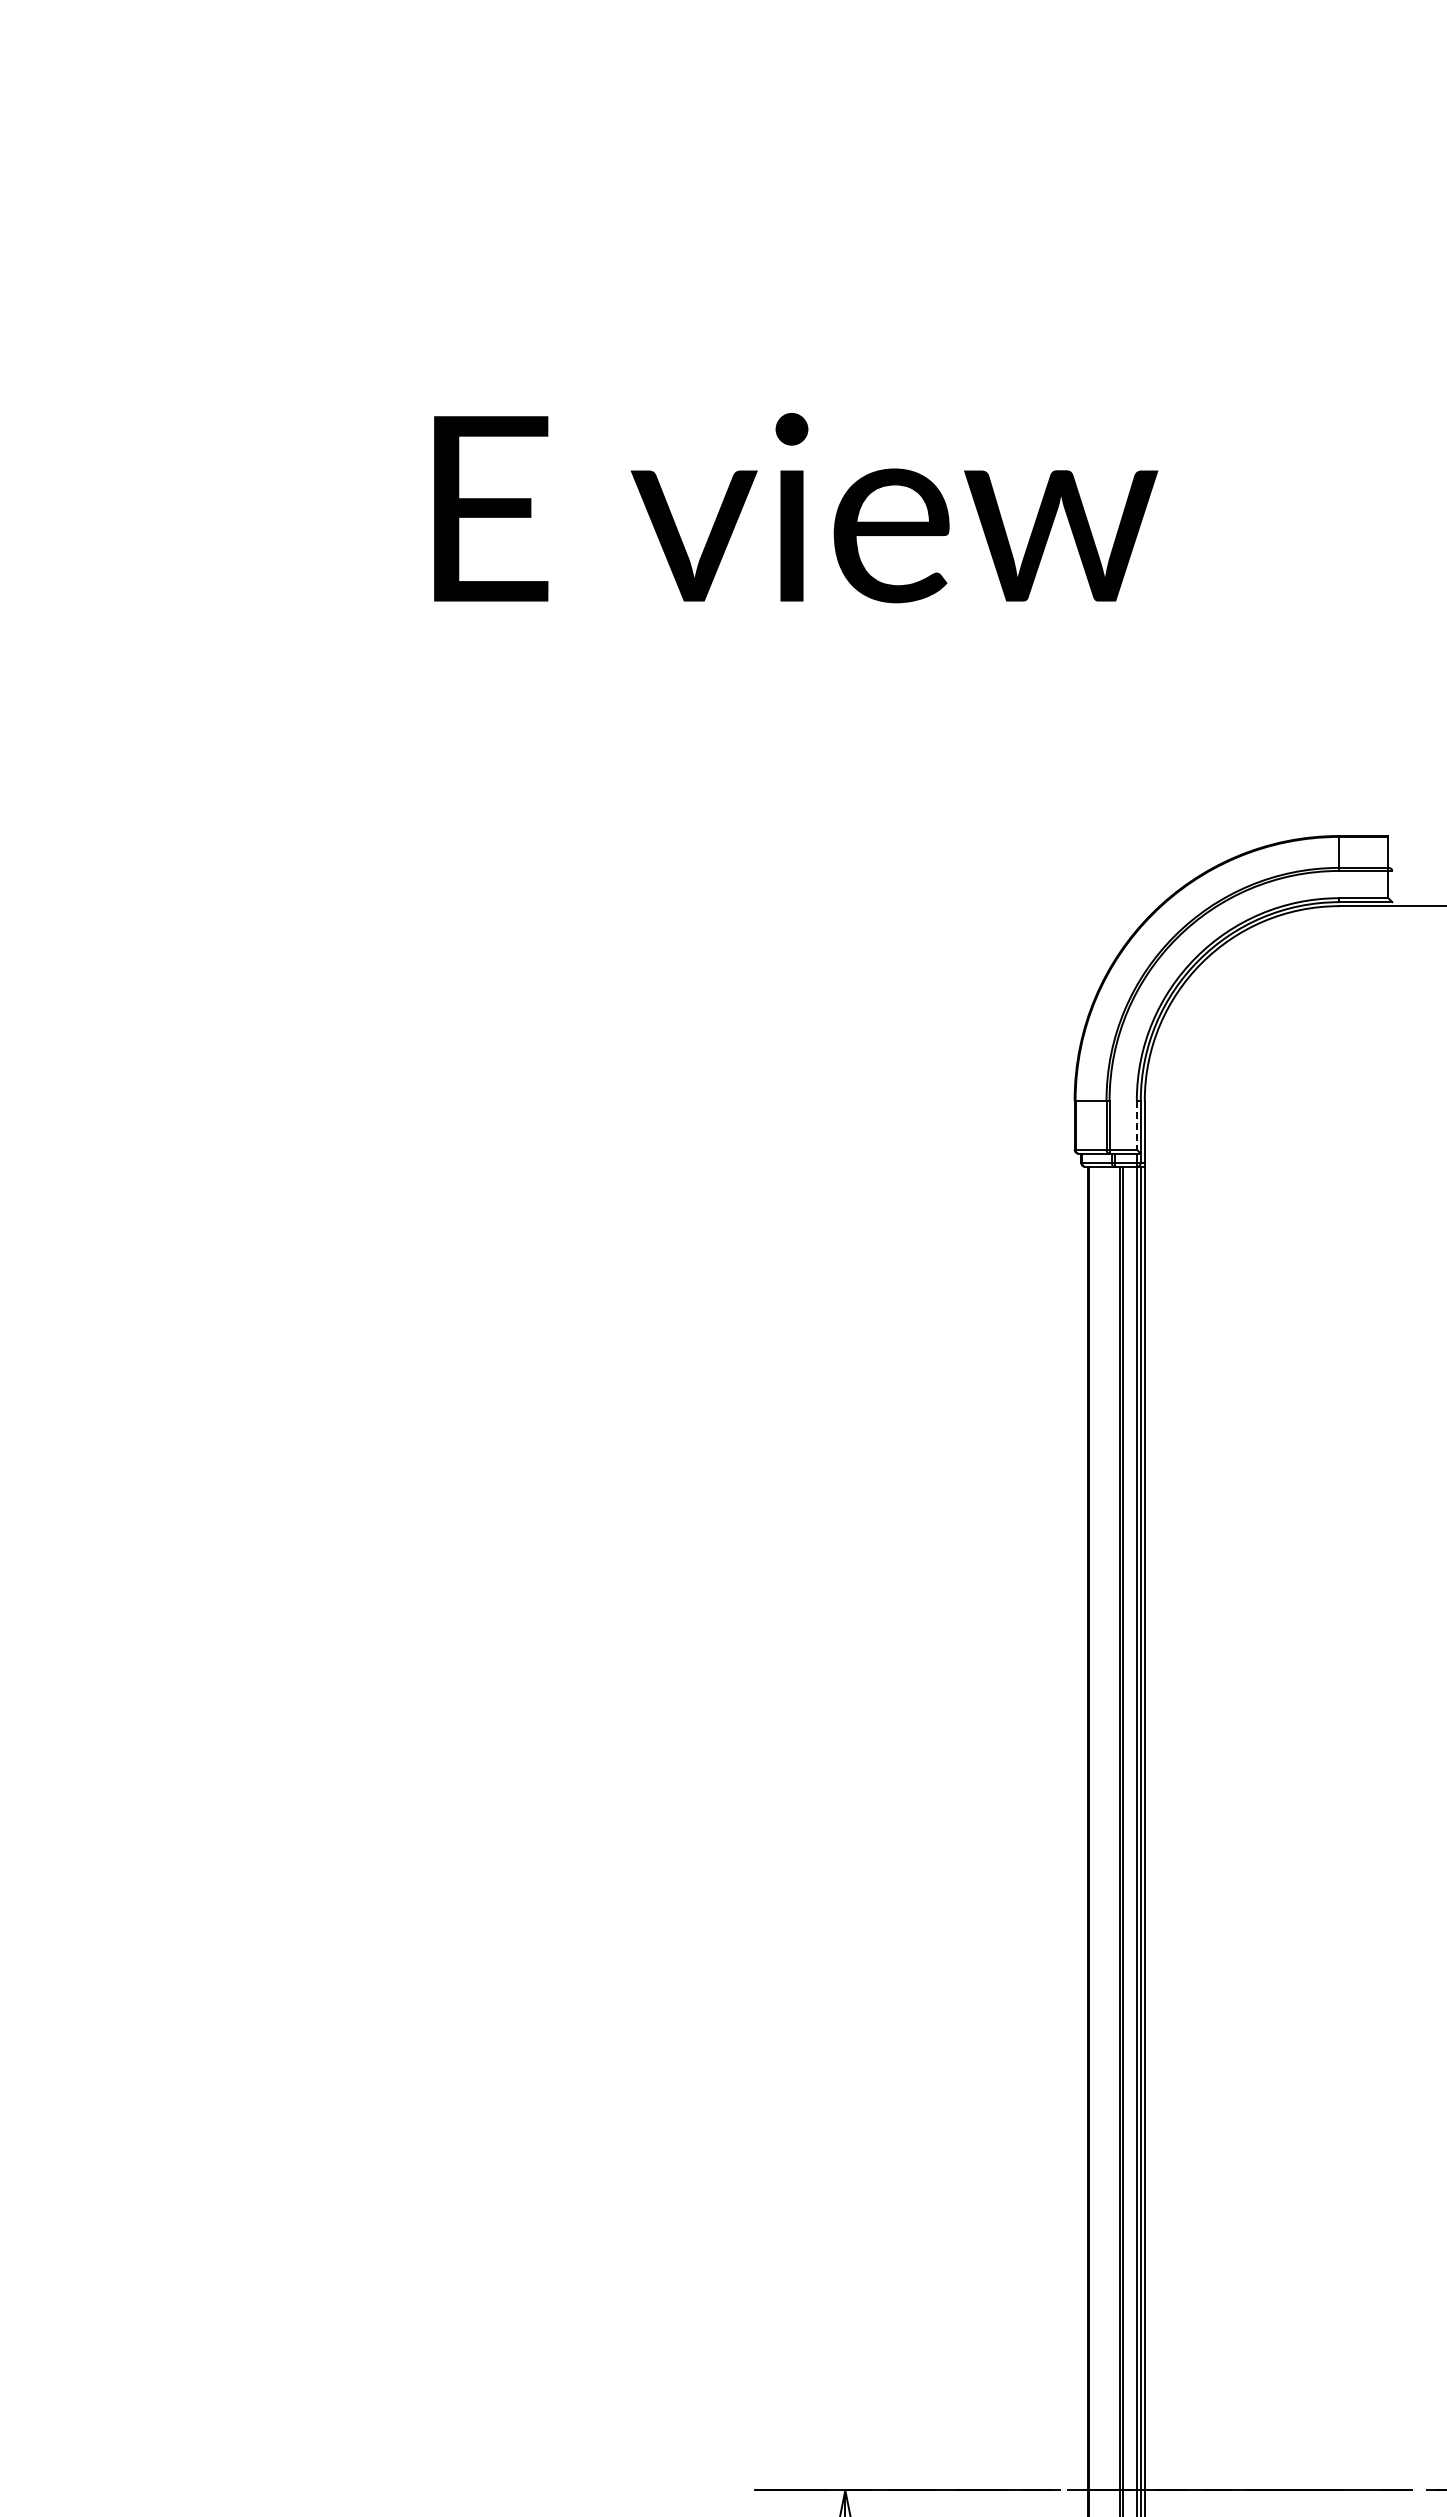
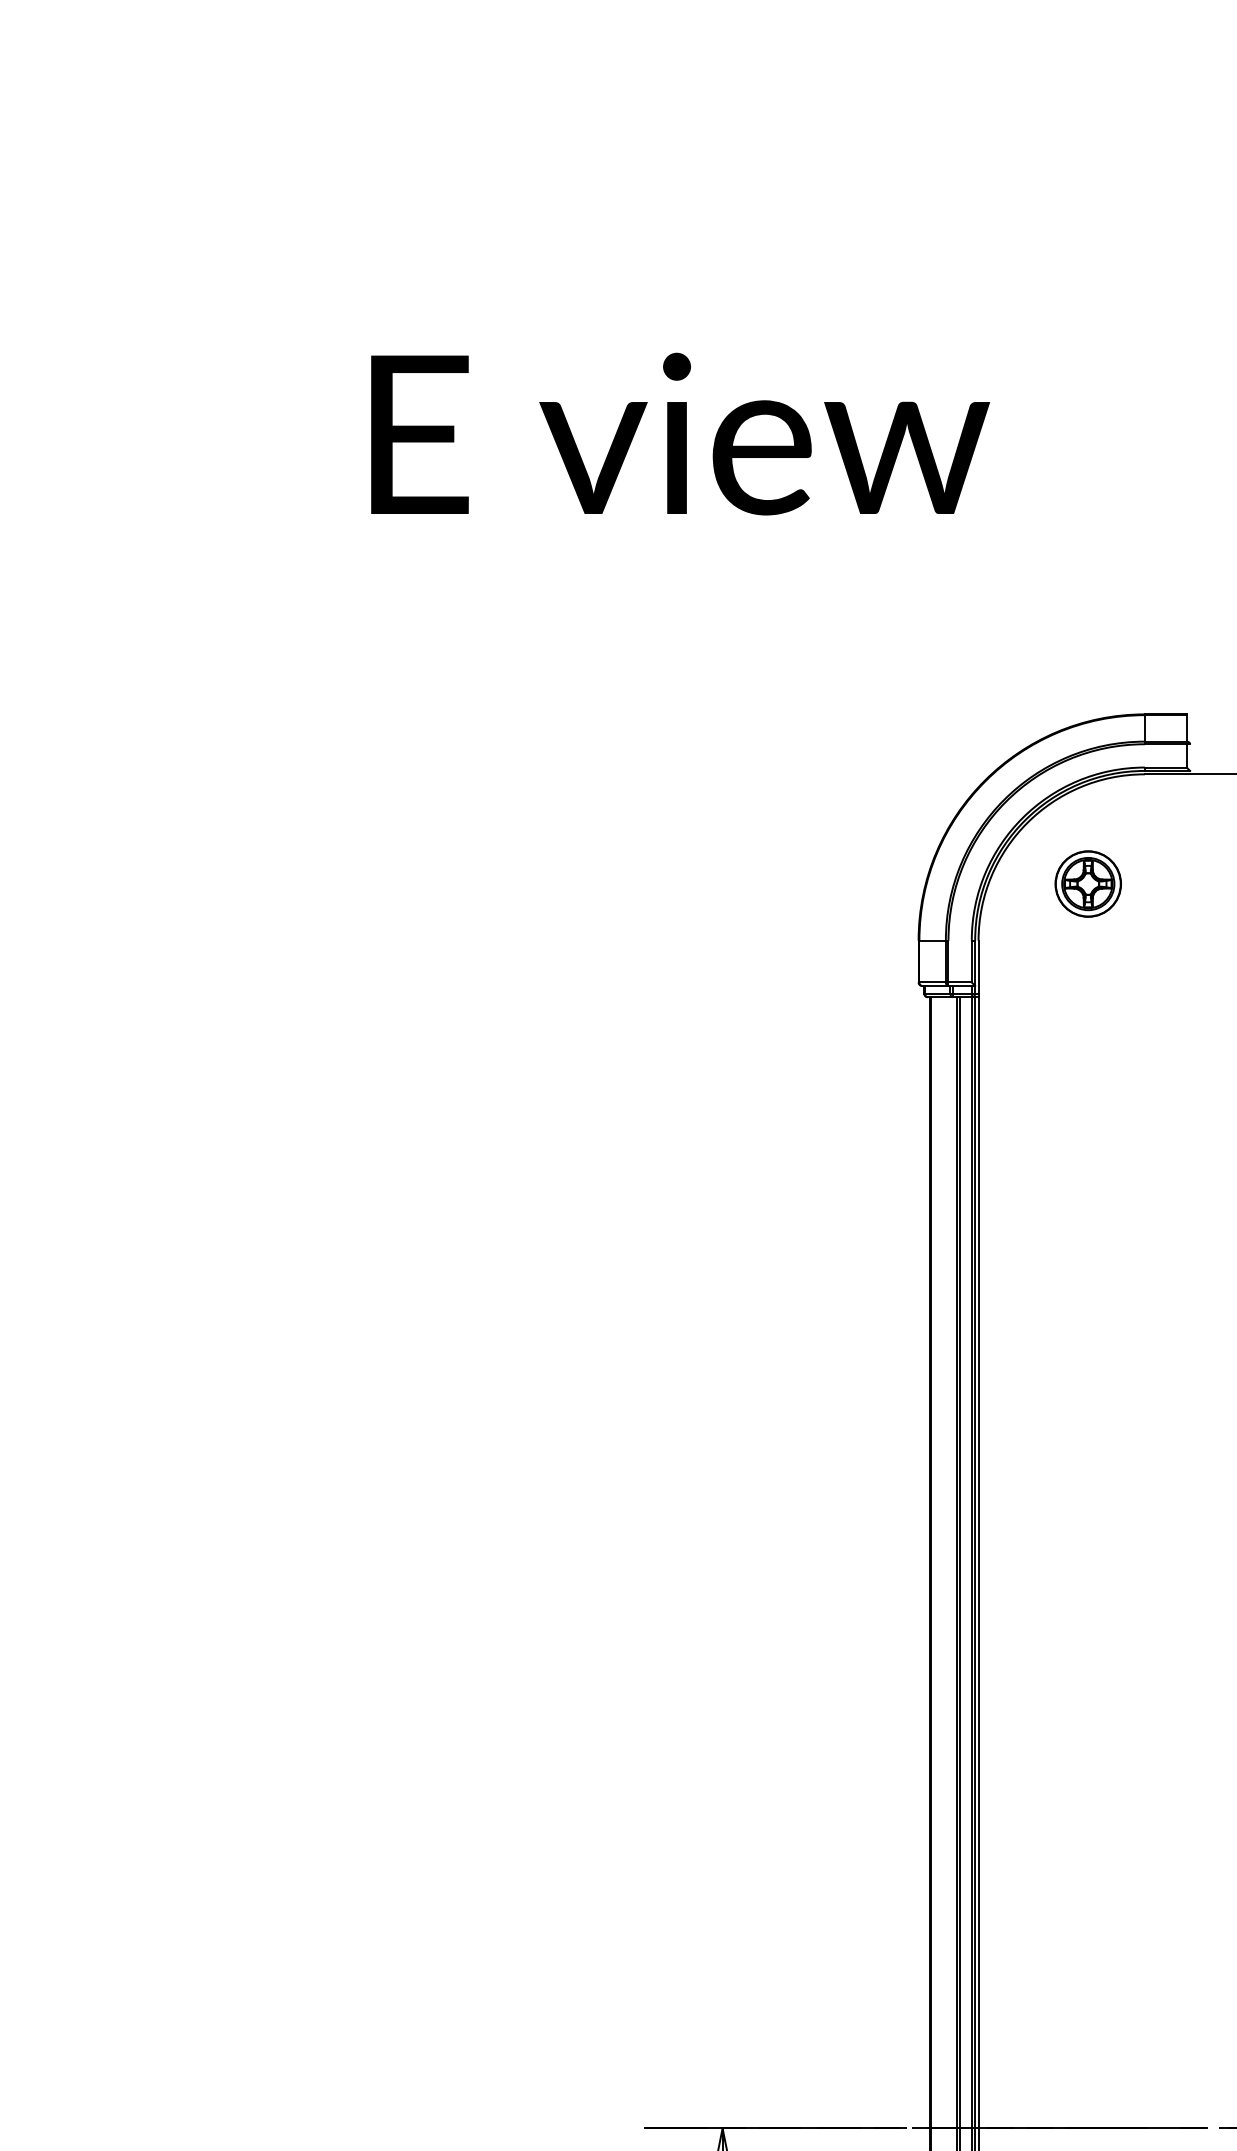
part: (1272, 1034) -> (1087, 884), added
line: (1136, 1125) -> (971, 961), dashed -> solid

